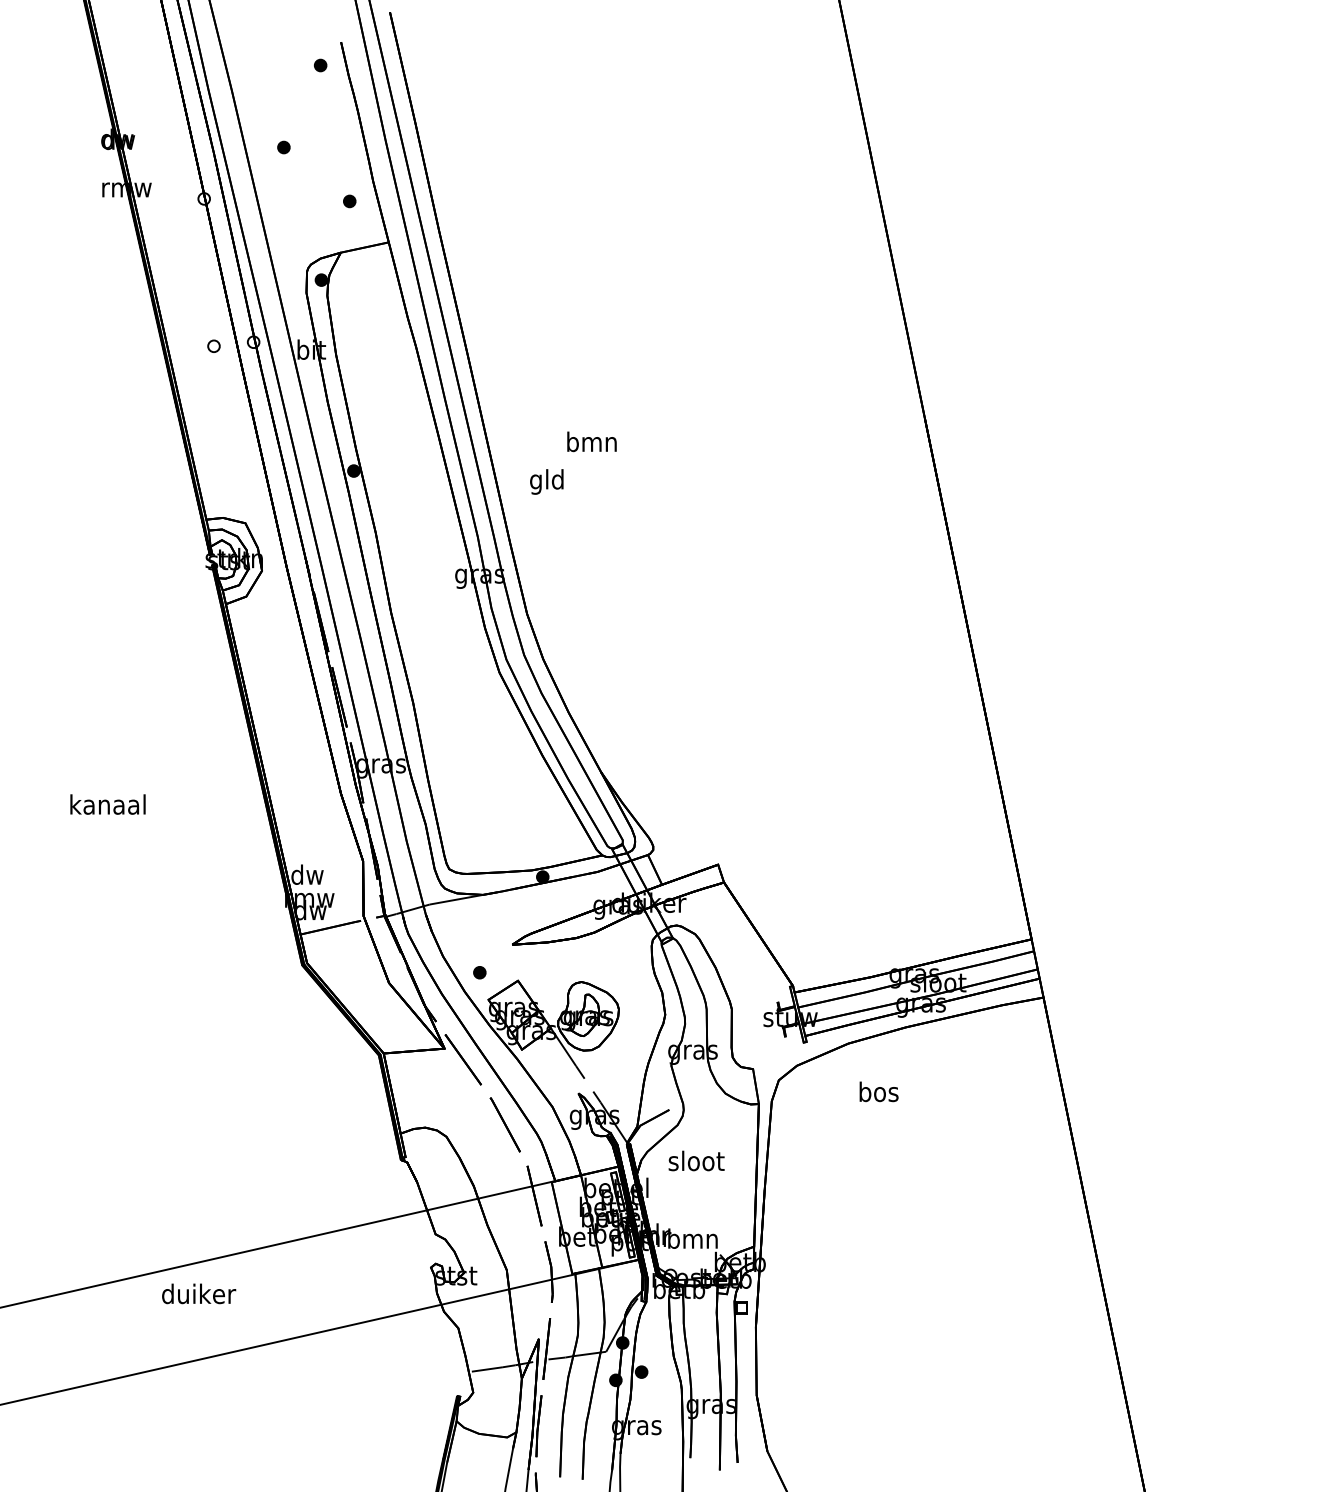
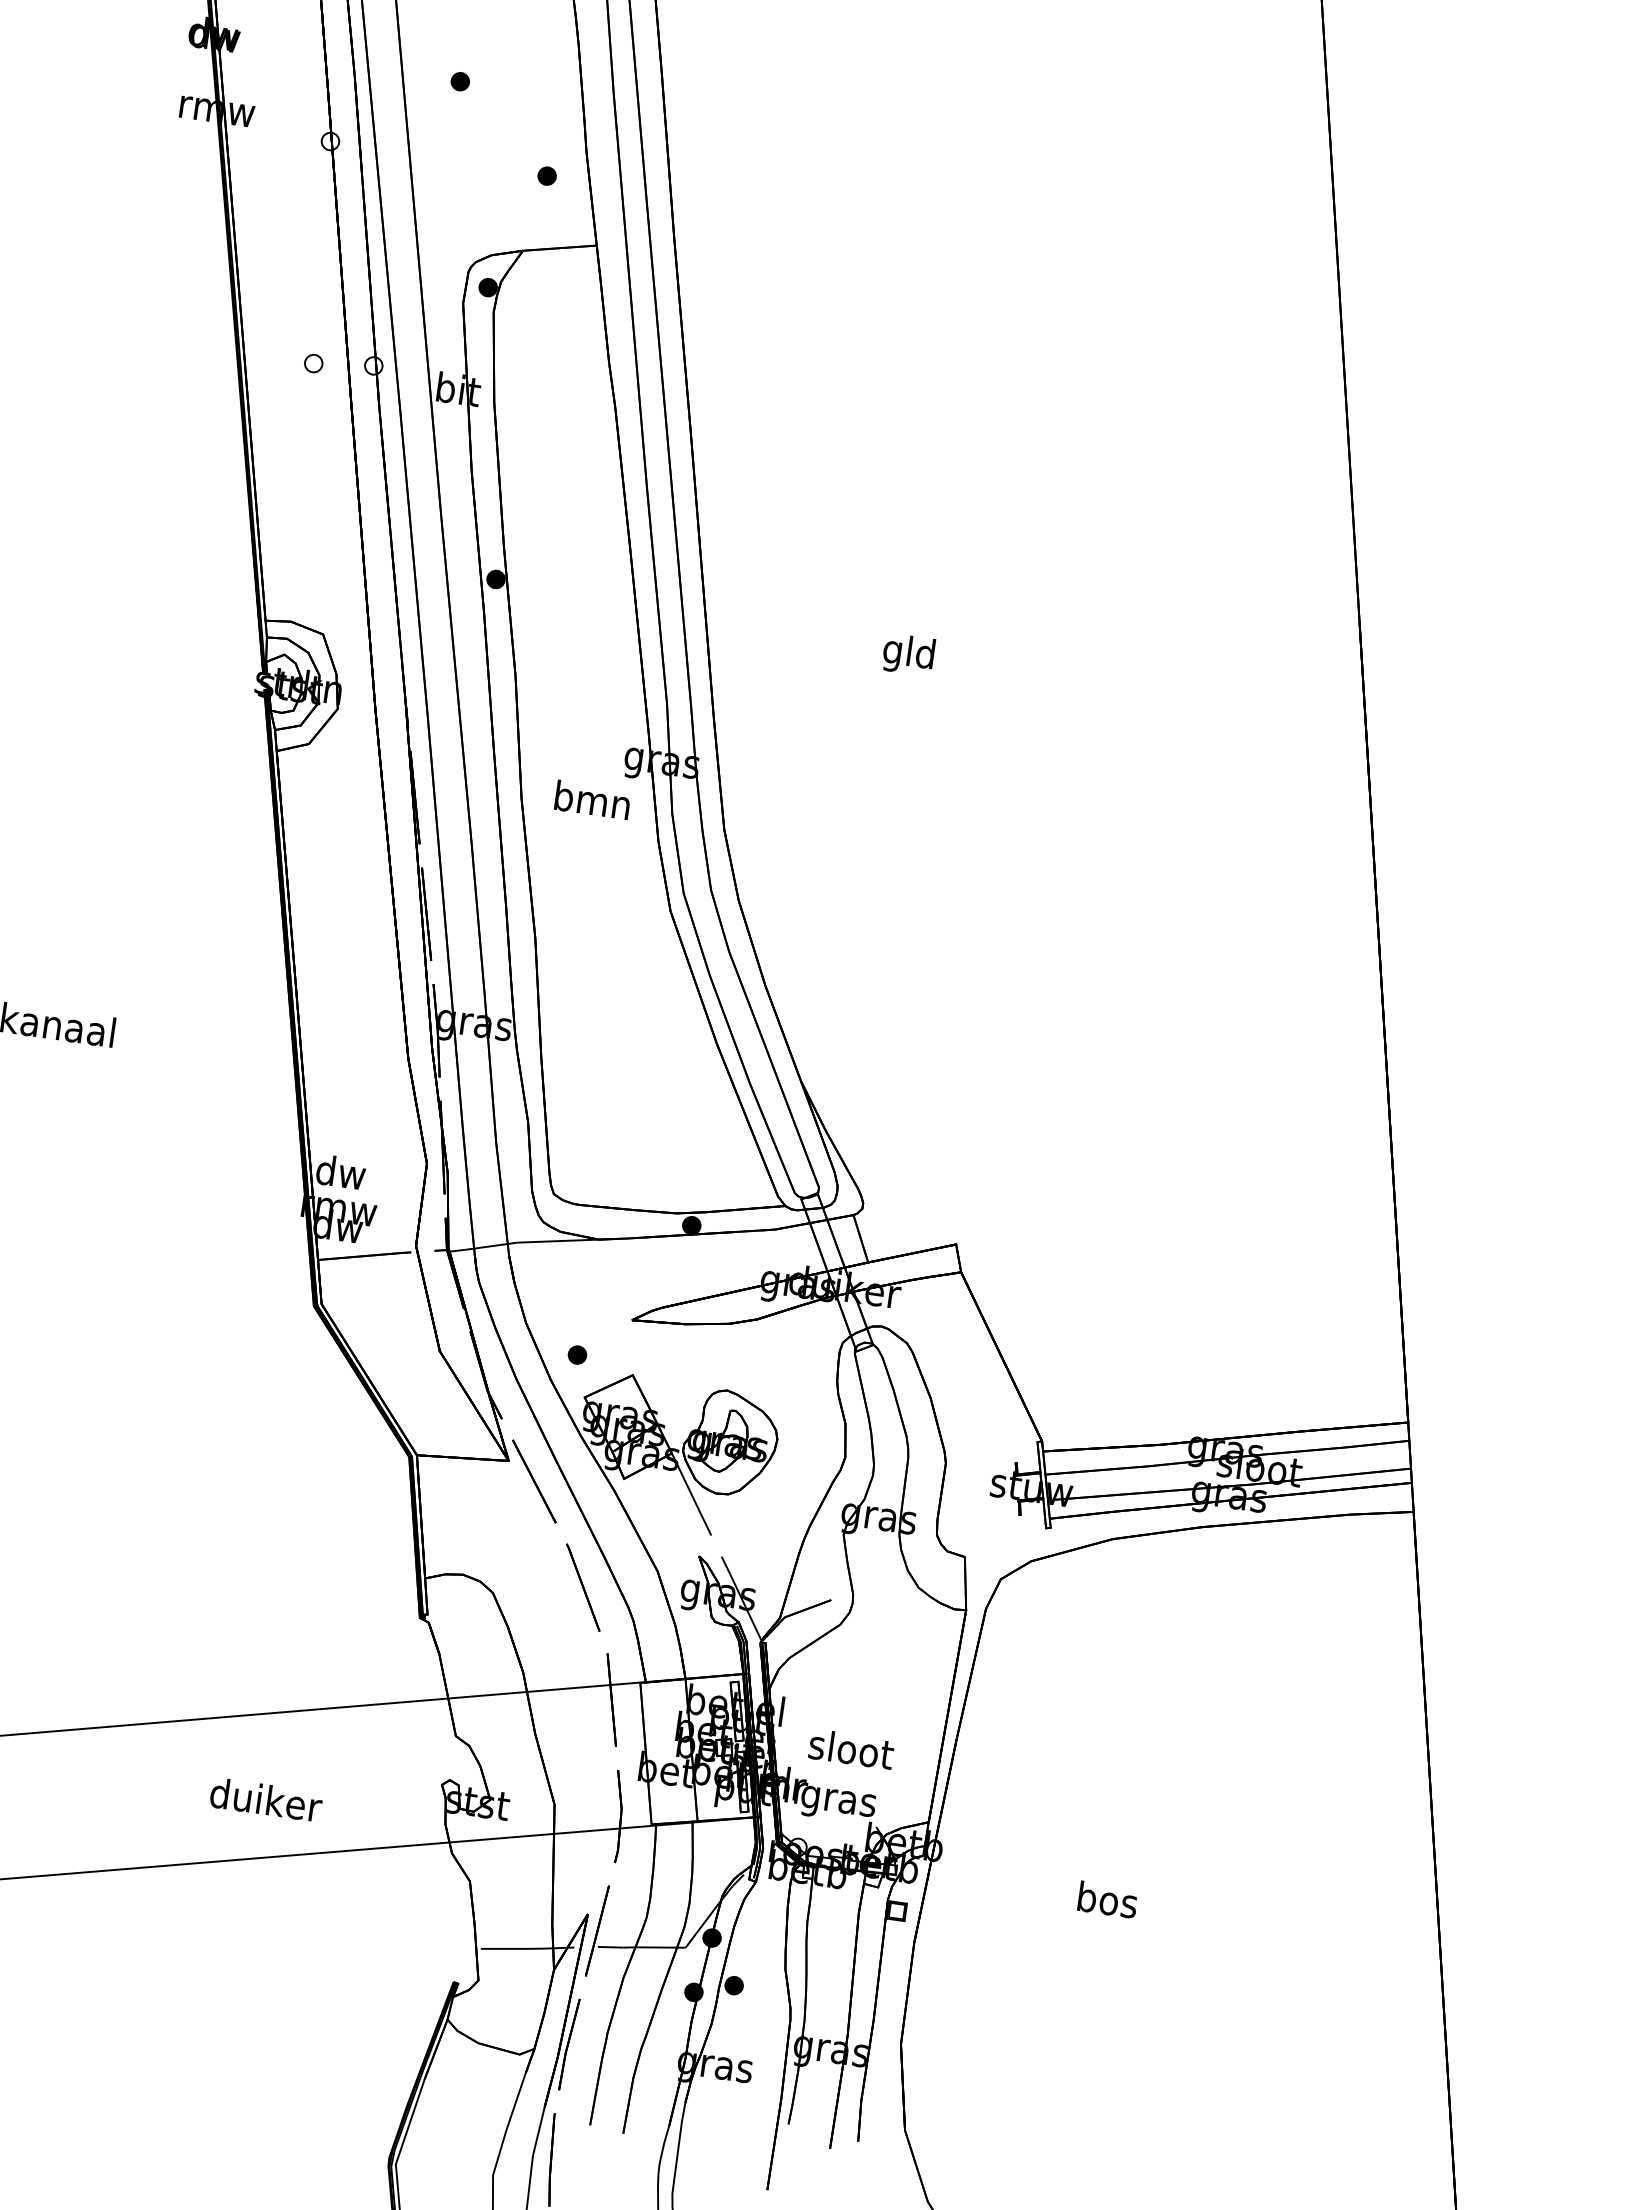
text: (591, 441) -> (592, 799), moved
text: (546, 481) -> (908, 654), moved
text: (878, 1091) -> (1107, 1899), moved
text: (696, 1160) -> (851, 1748), moved
text: (692, 1241) -> (837, 1801), bmn -> gras
text: (199, 1293) -> (267, 1799), moved

